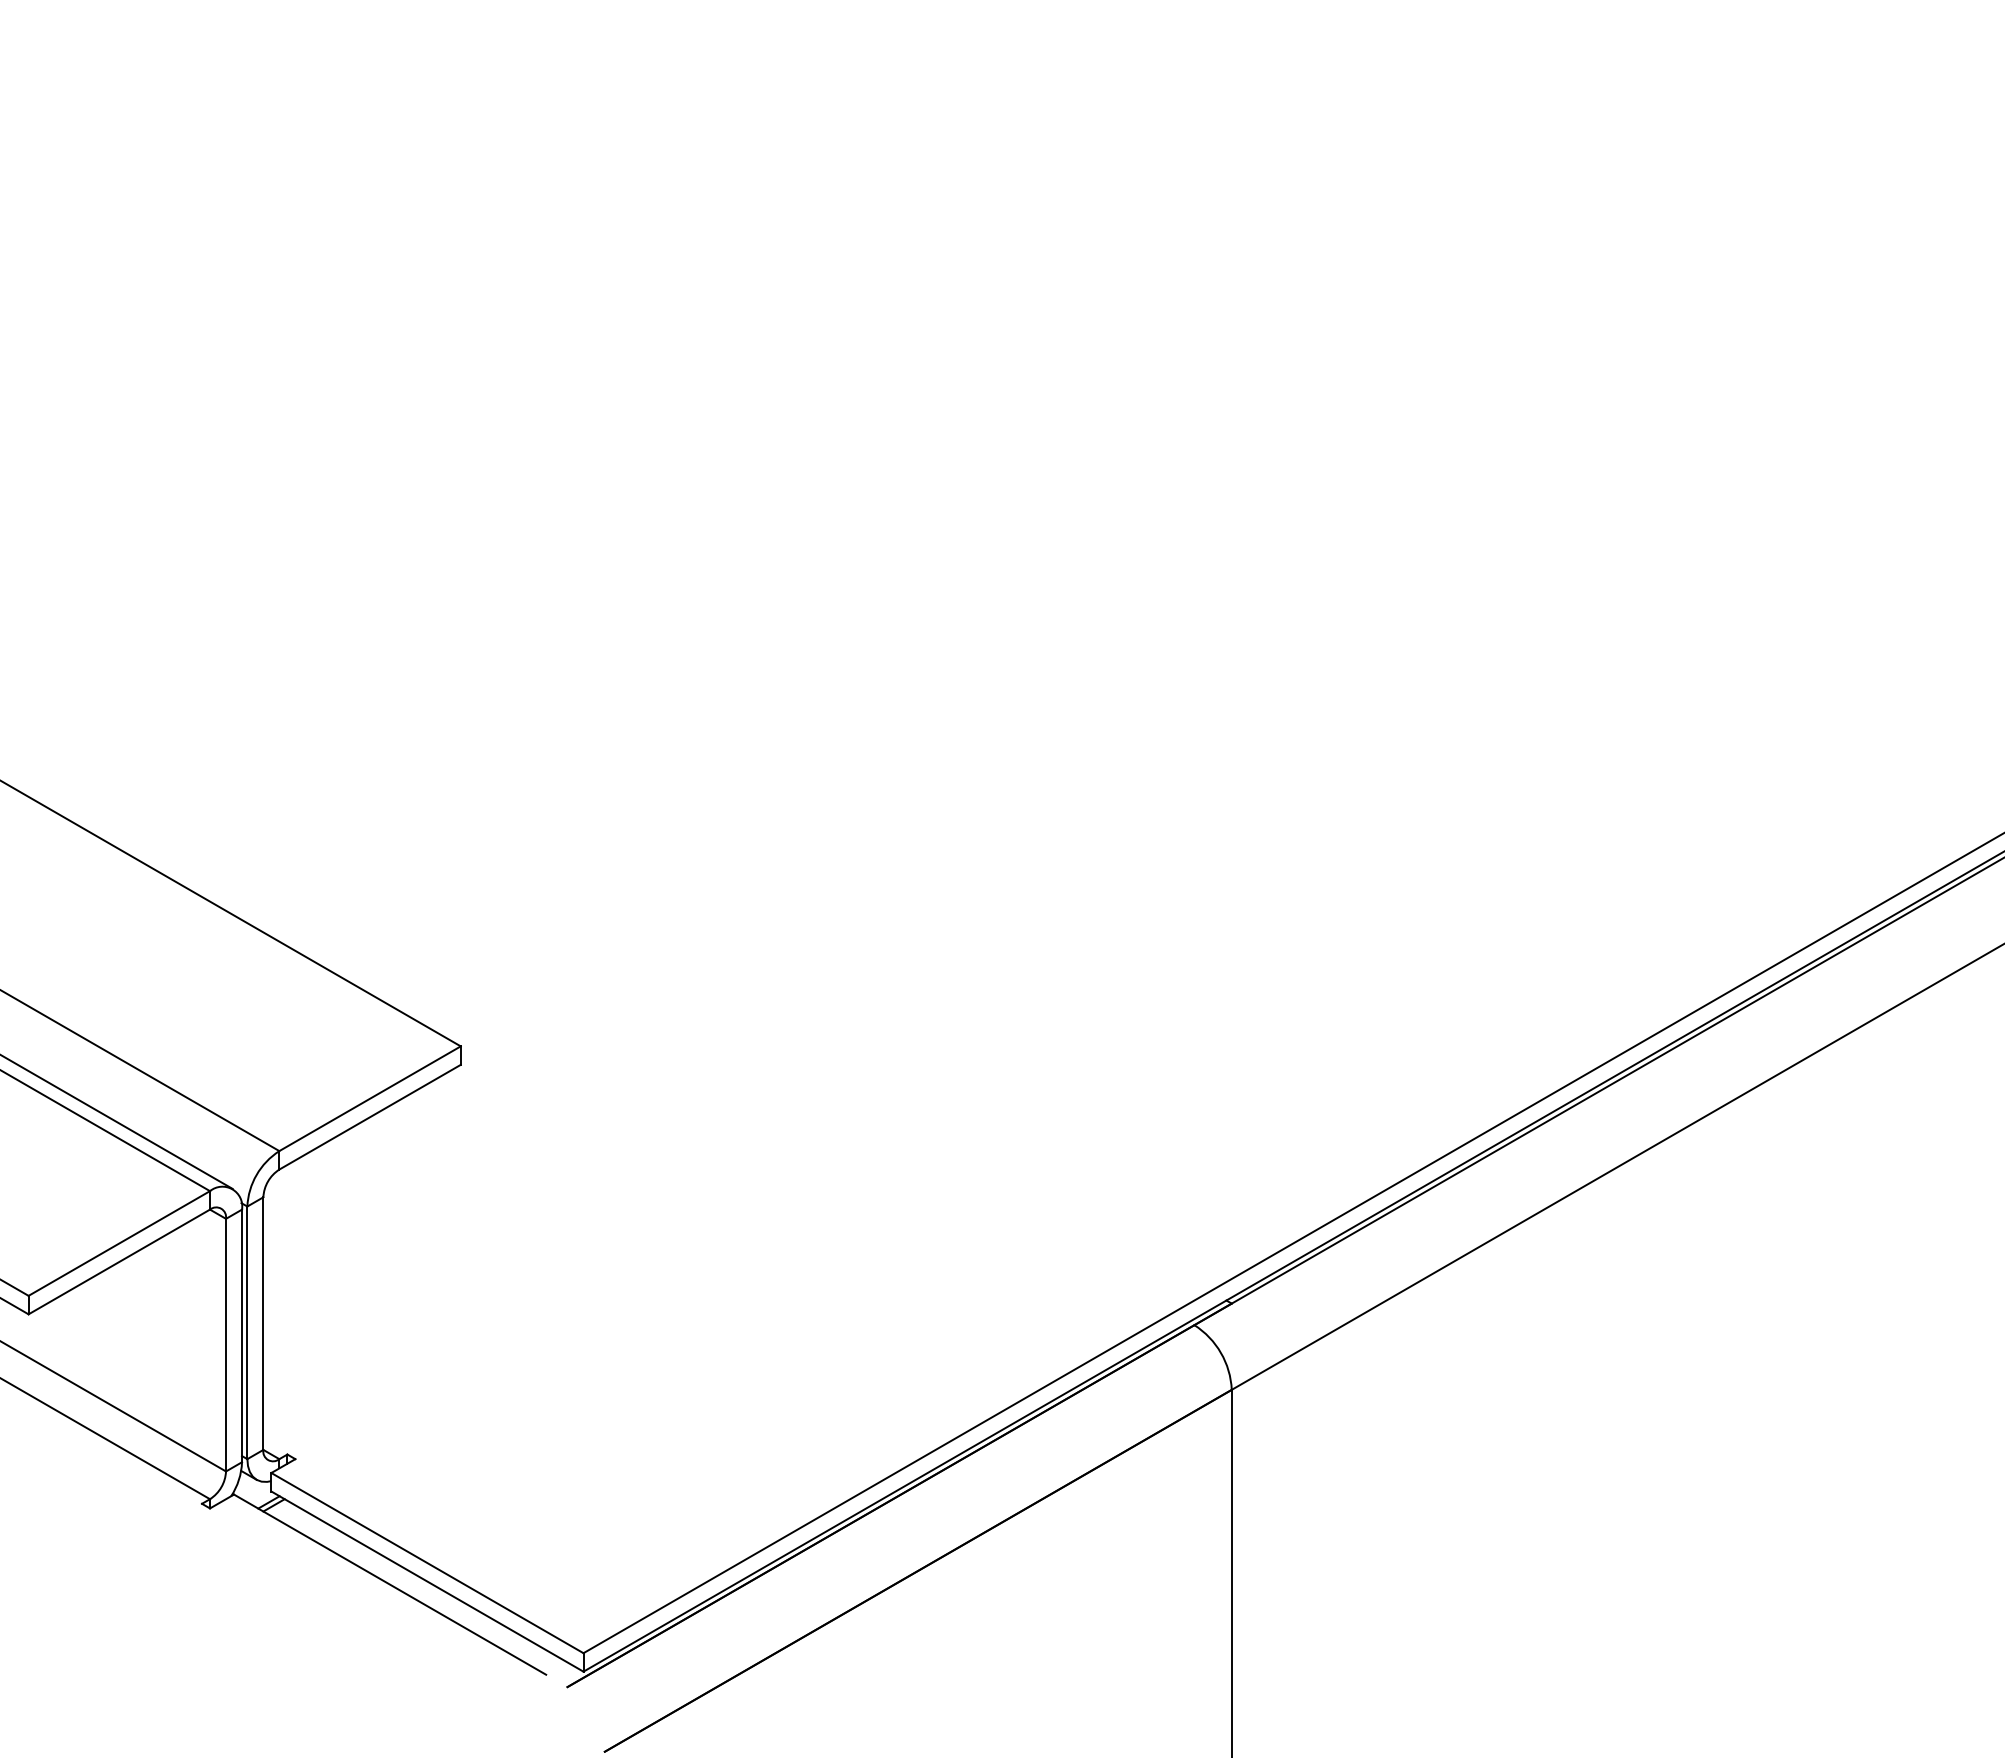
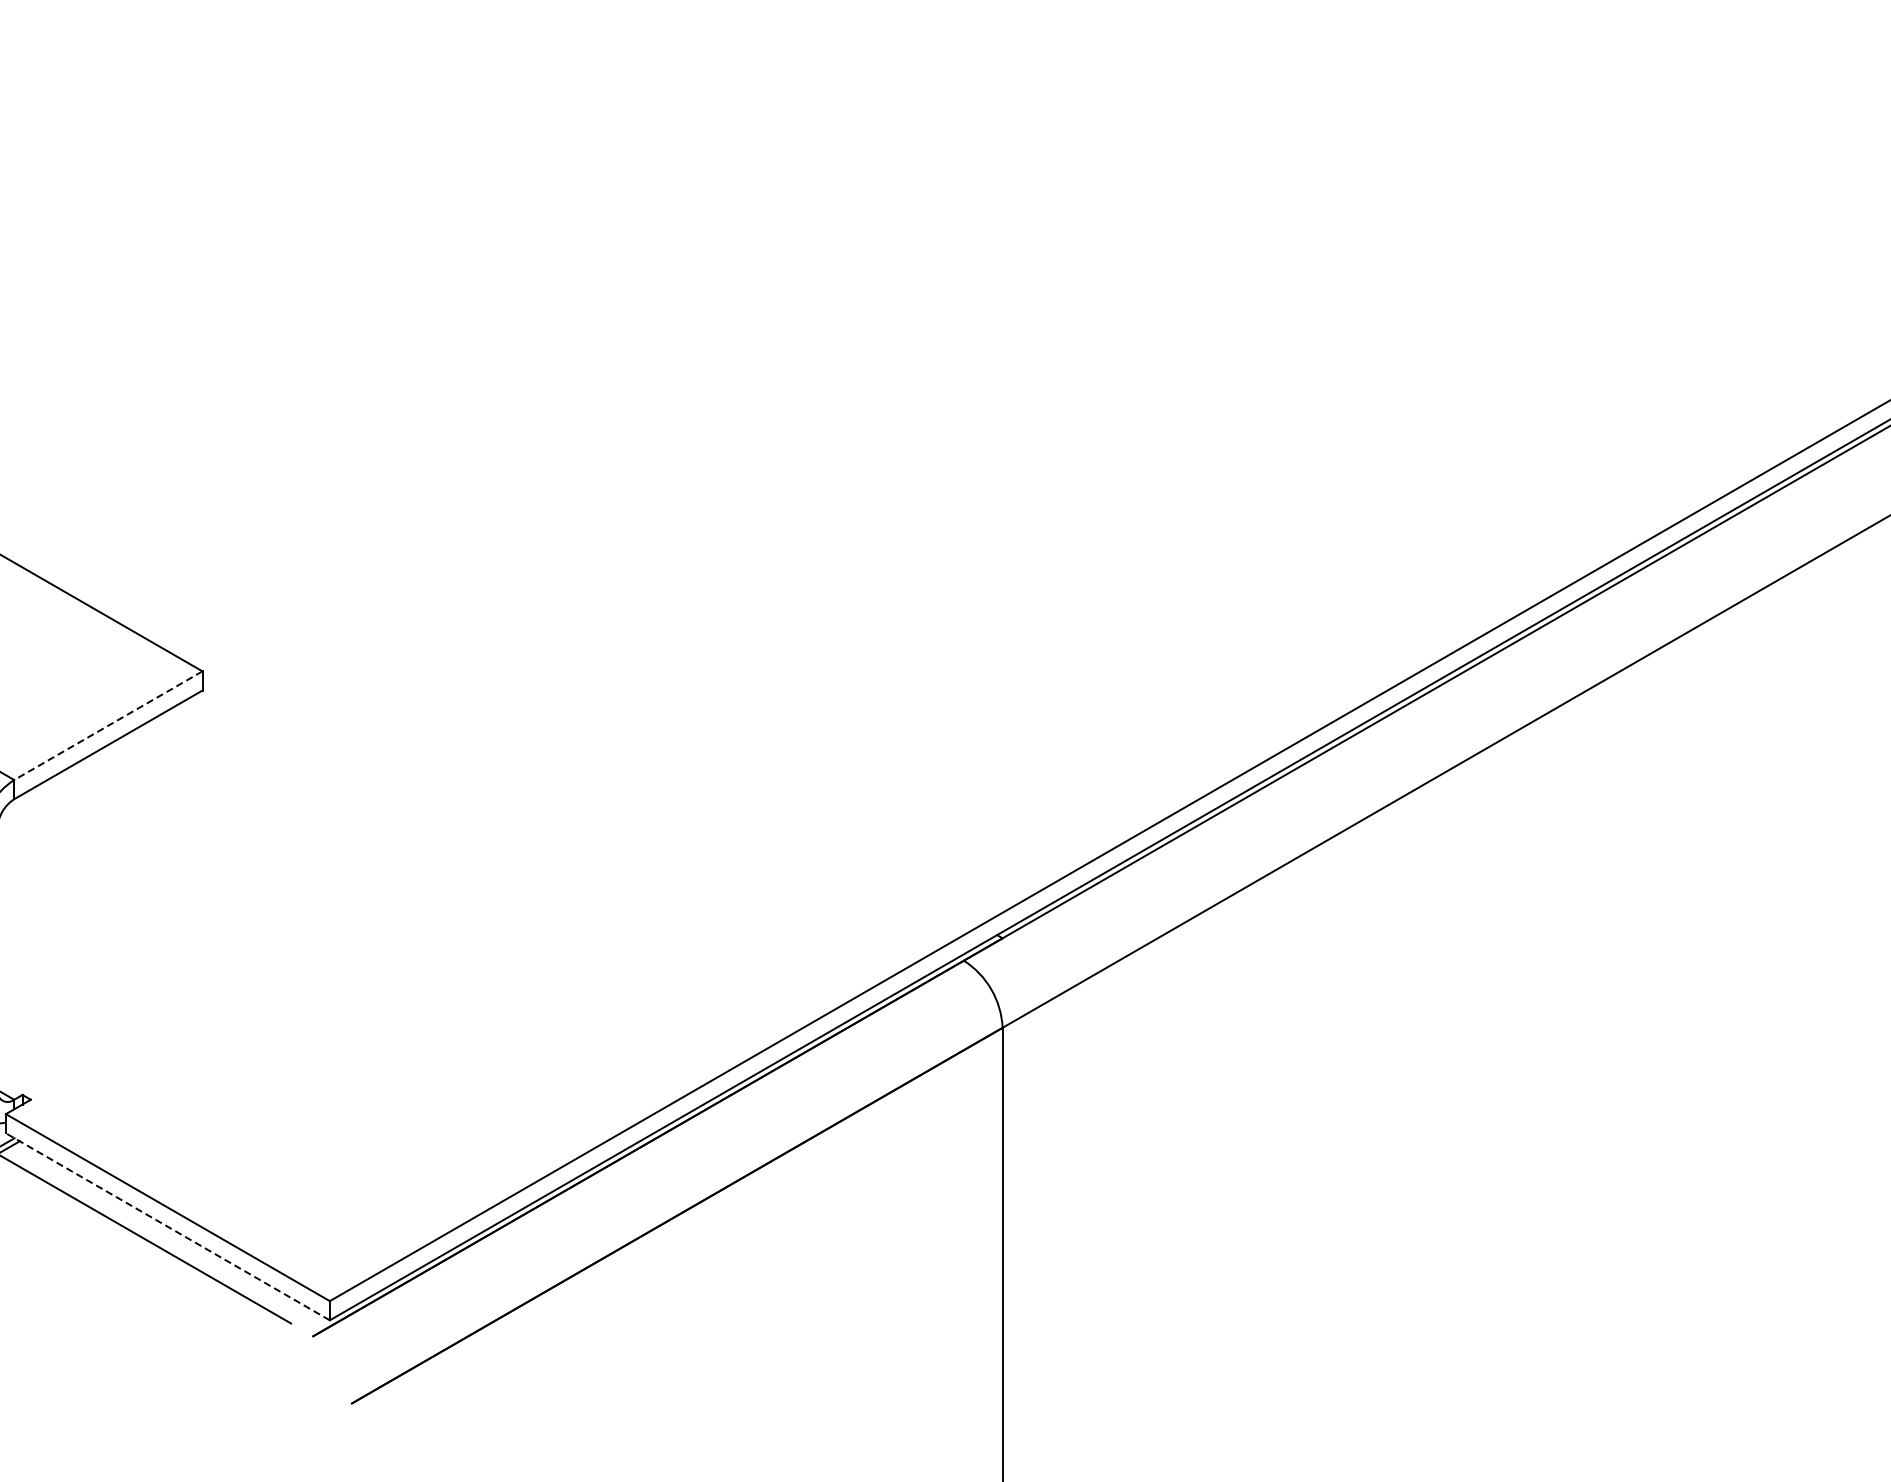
line: (370, 1098) -> (108, 725), solid -> dashed
line: (427, 1581) -> (167, 1226), solid -> dashed

